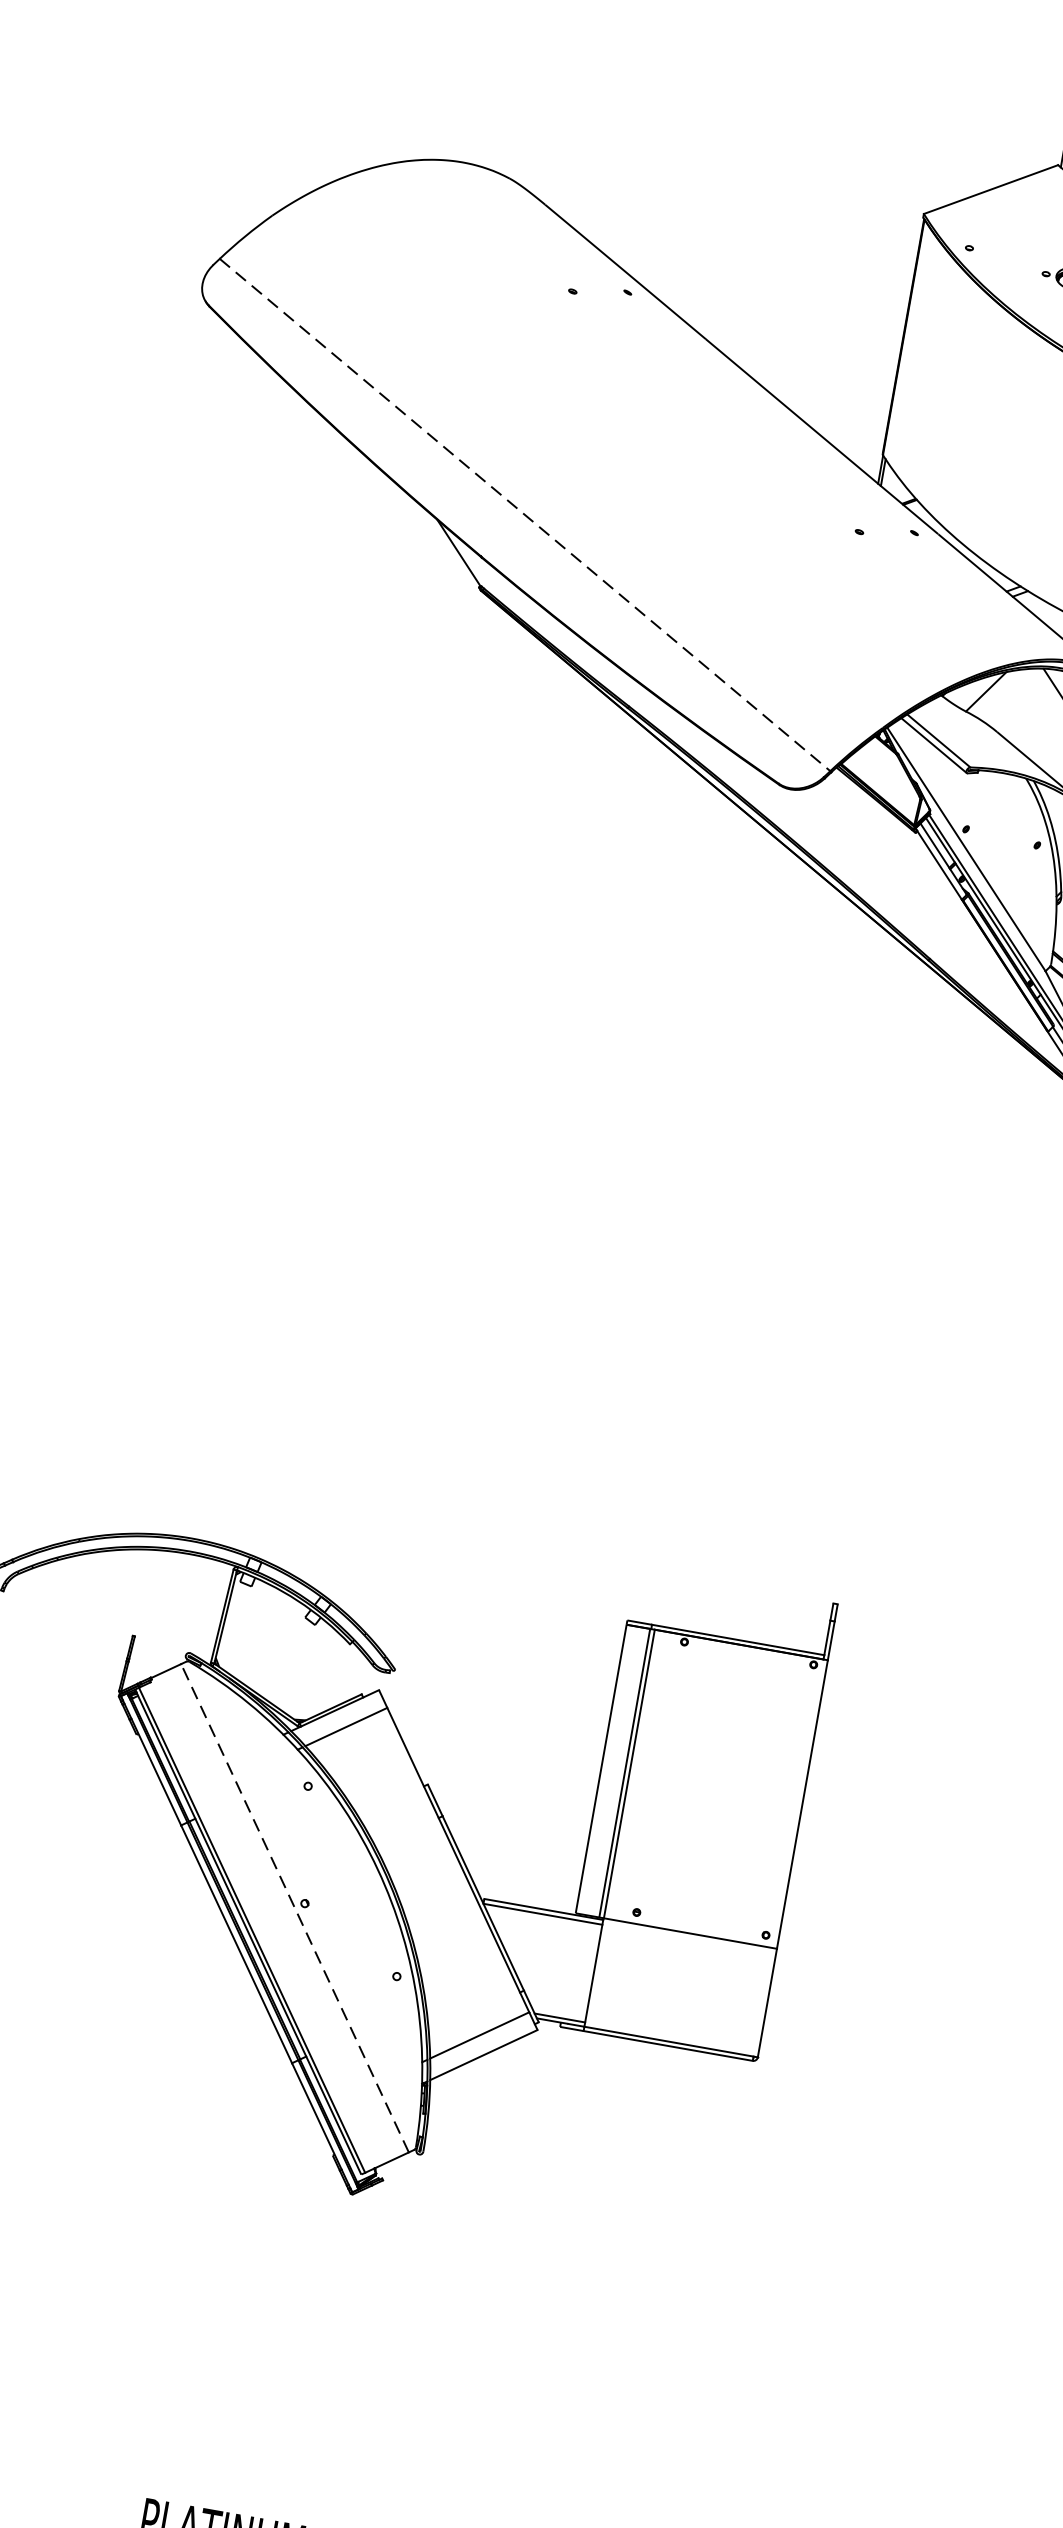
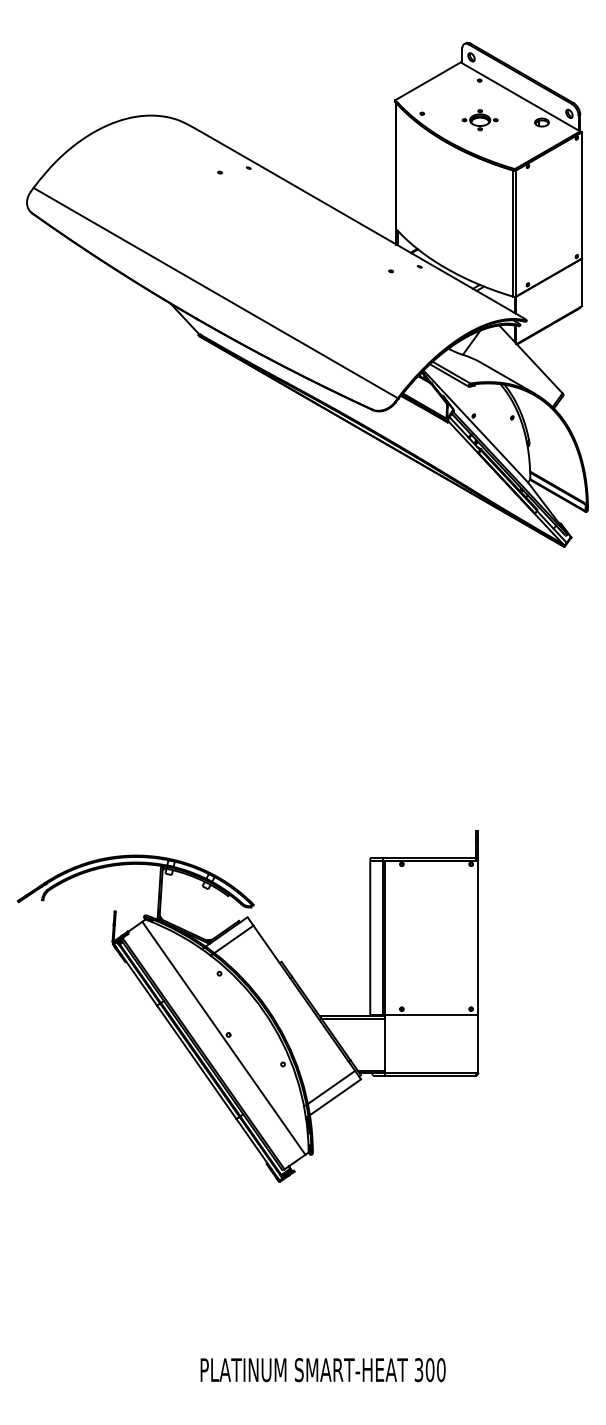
line: (526, 515) -> (216, 293), dashed -> solid
line: (294, 1906) -> (223, 1037), dashed -> solid

